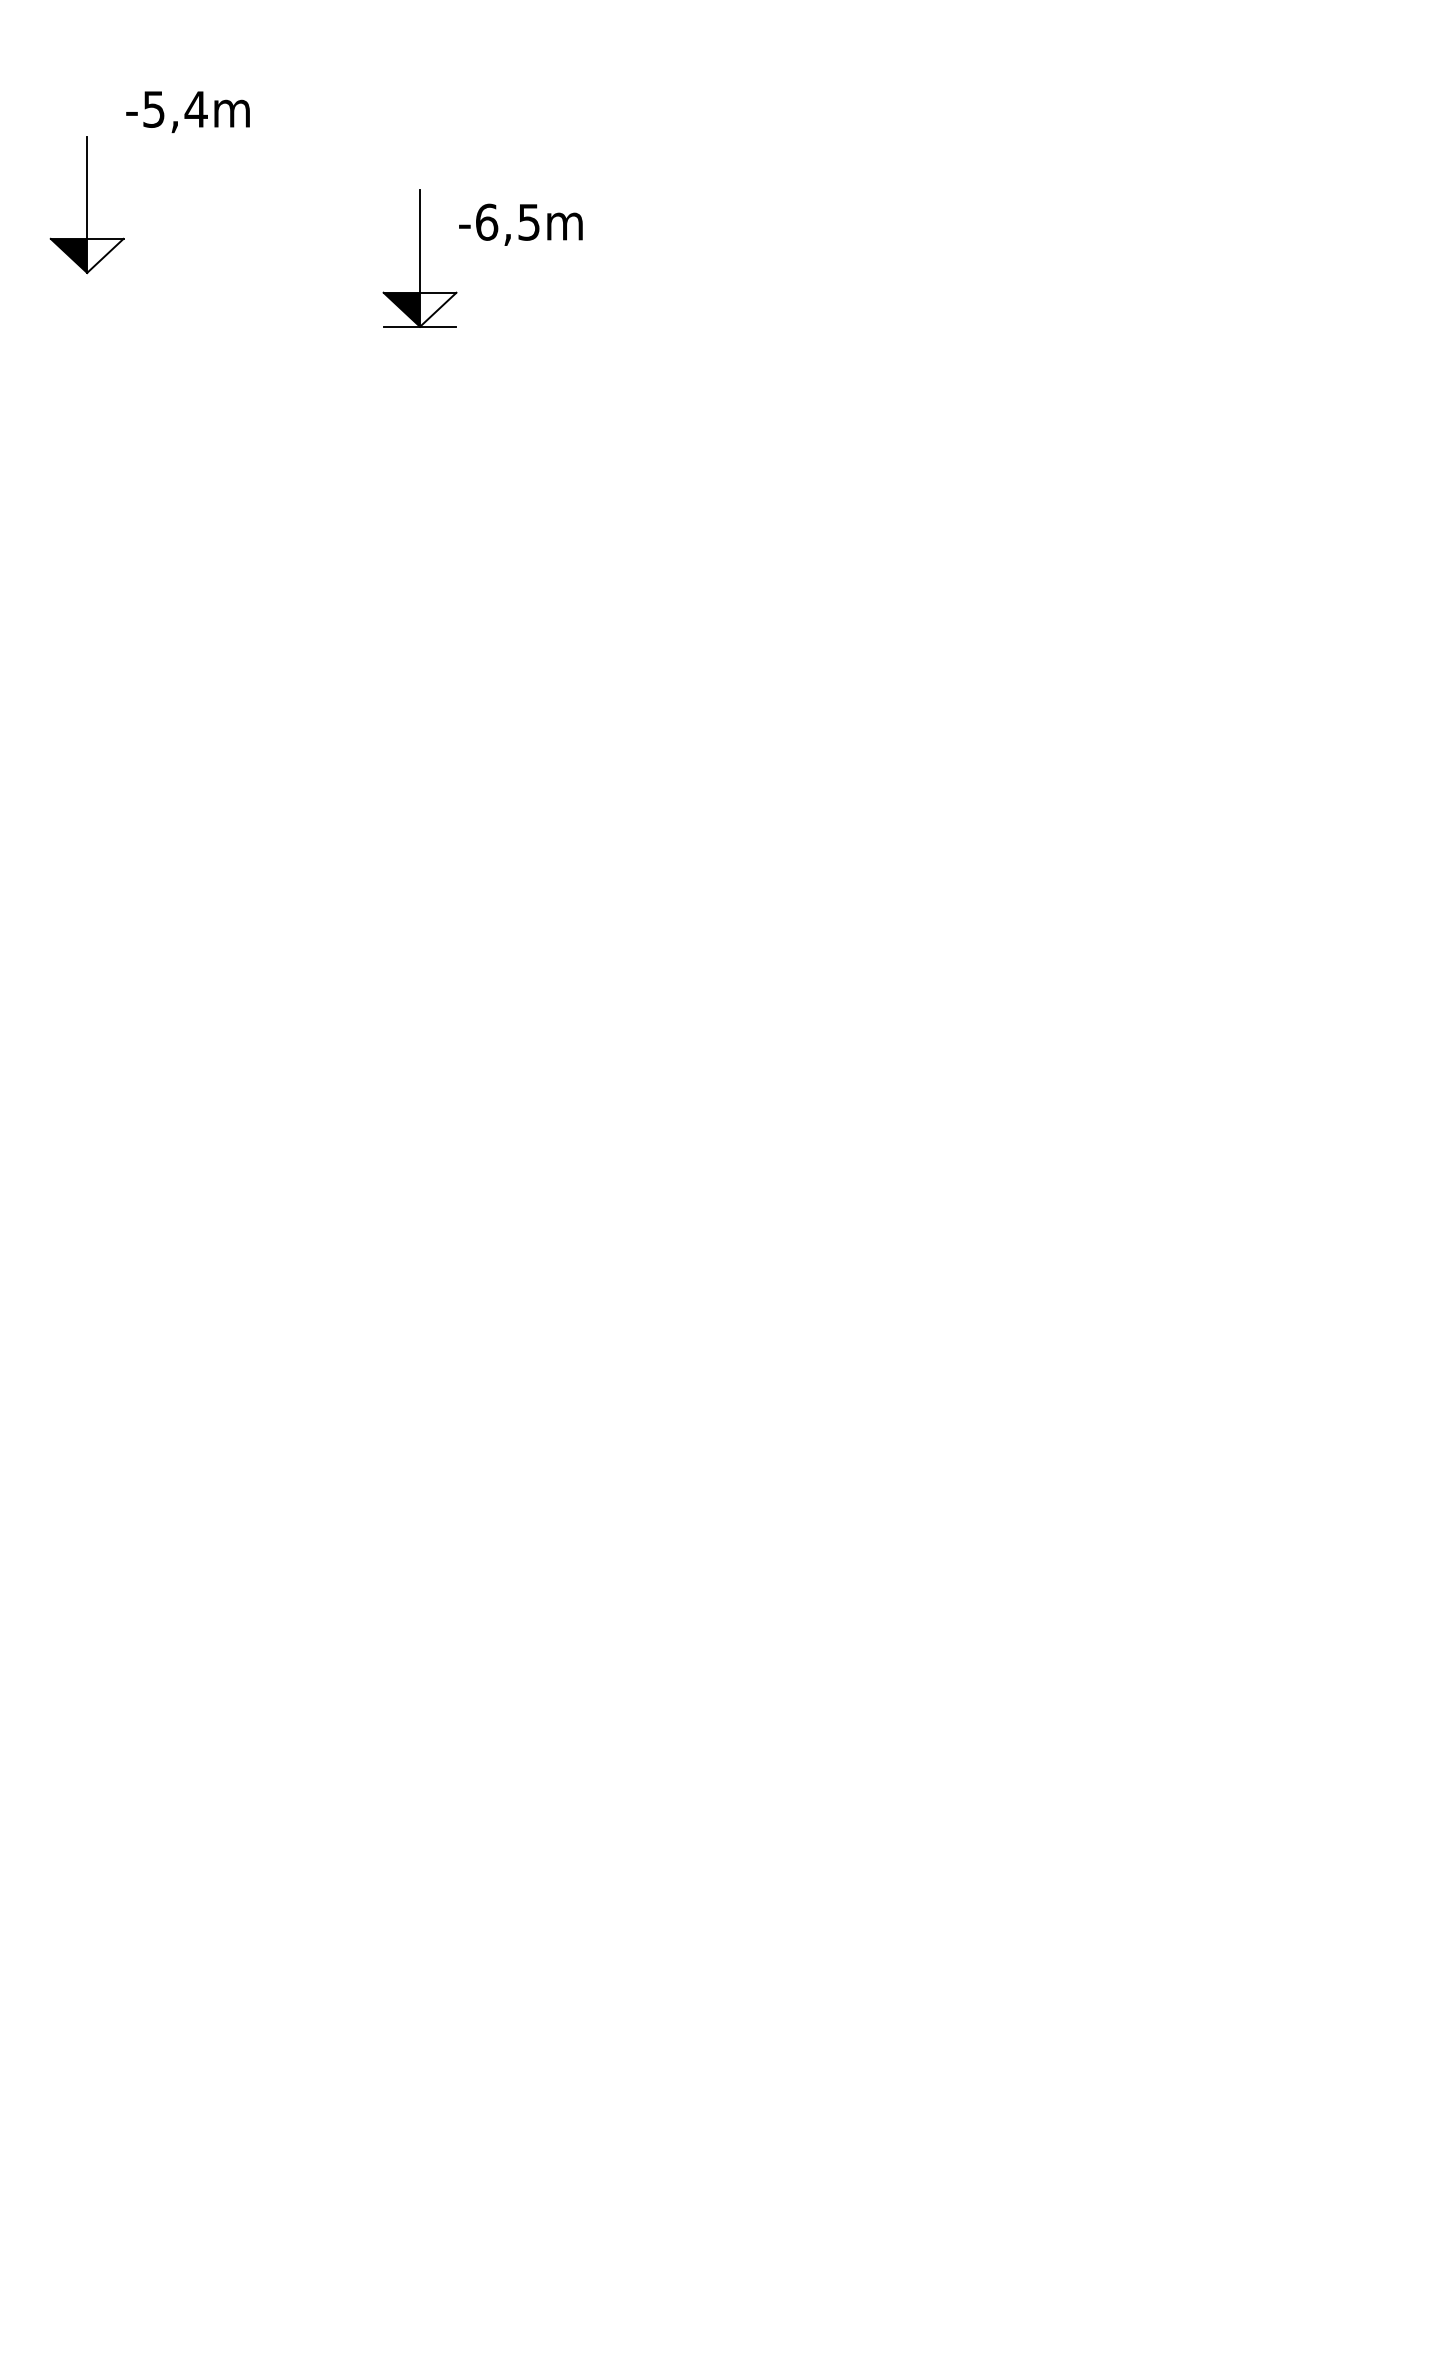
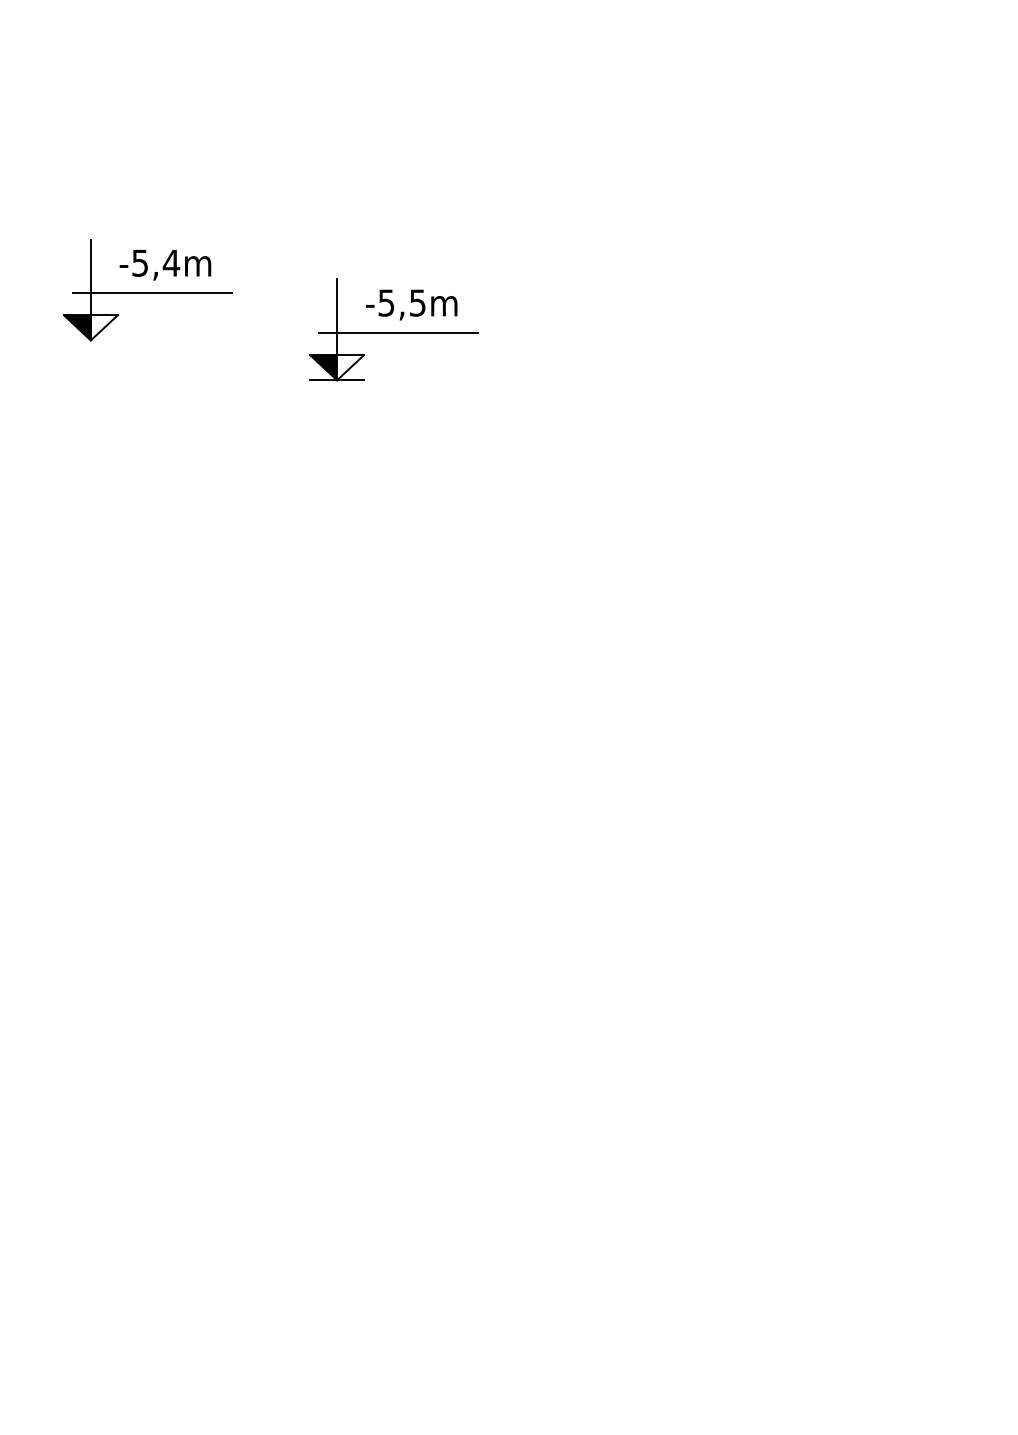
text: (187, 111) -> (165, 264), moved
line: (169, 209) -> (151, 293), added
text: (487, 221) -> (386, 302), -6,5m -> -5,5m
line: (502, 262) -> (398, 332), added

